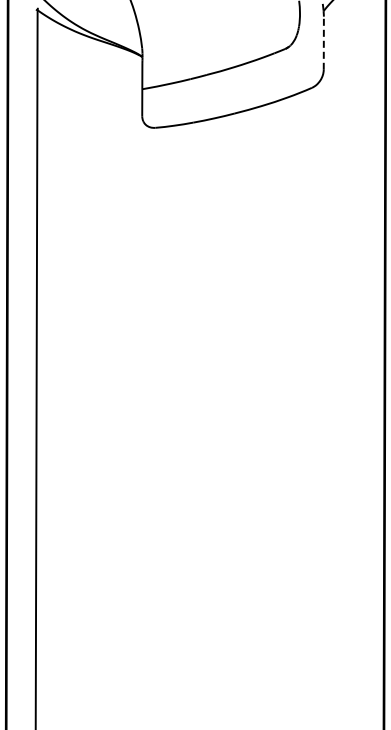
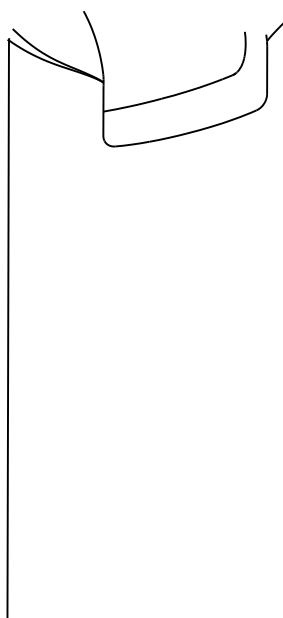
line: (323, 43) -> (266, 70), dashed -> solid

